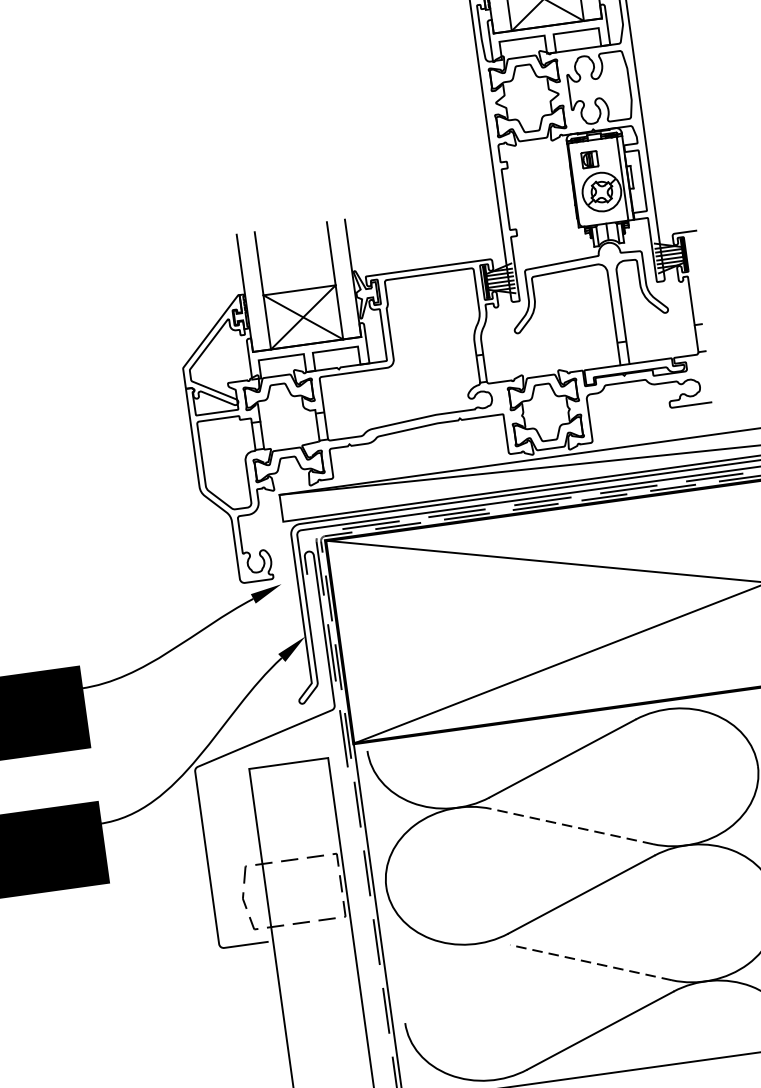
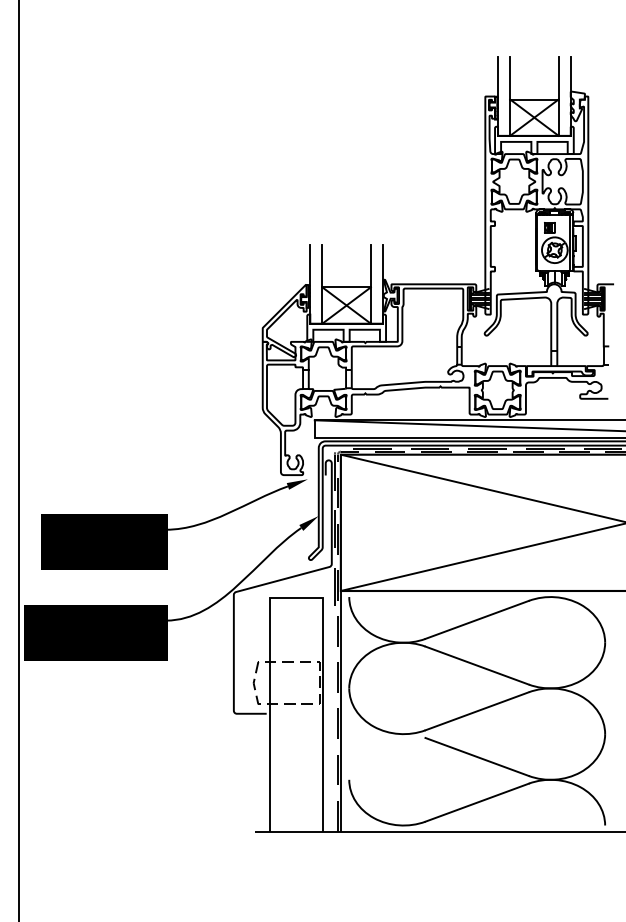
line: (571, 826) -> (476, 665), dashed -> solid
line: (589, 962) -> (476, 756), dashed -> solid

